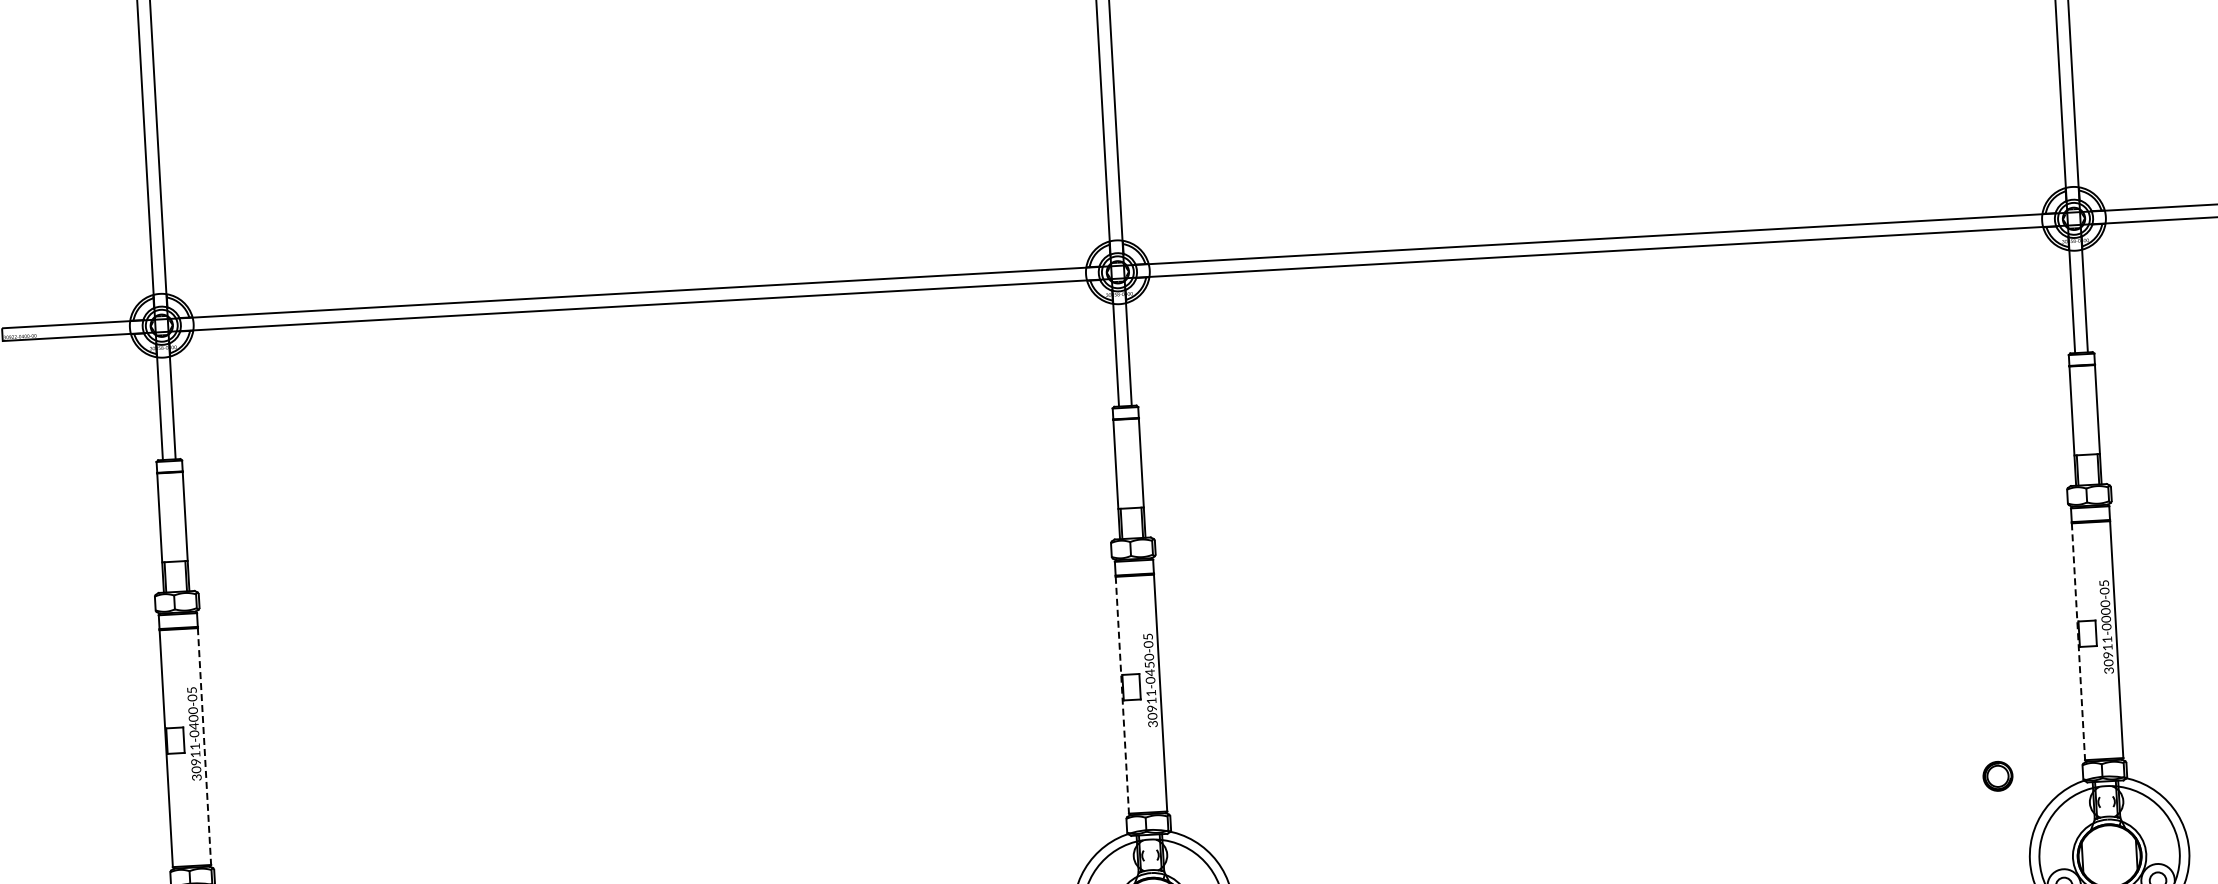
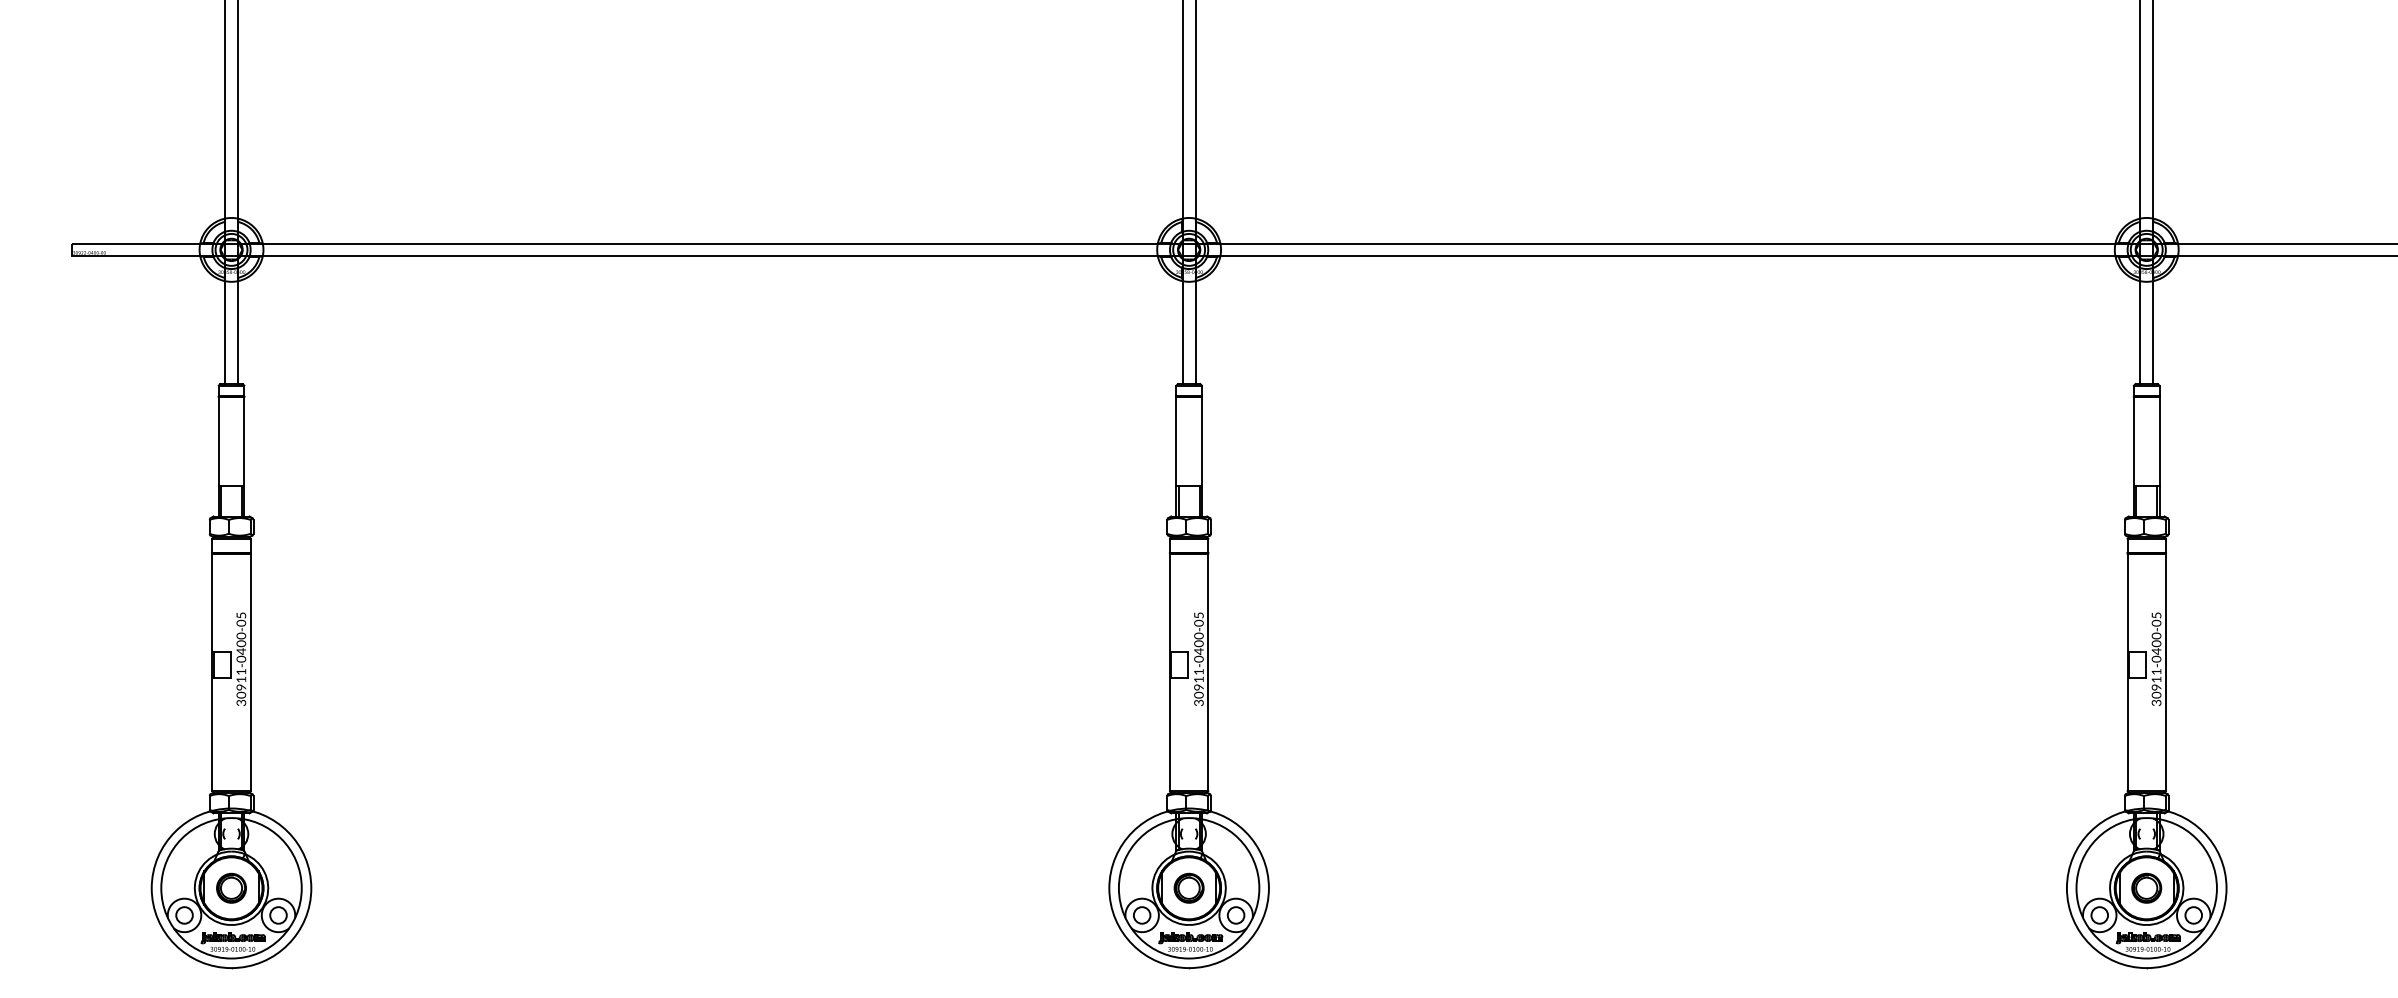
text: (2106, 619) -> (2156, 651), 30911-0000-05 -> 30911-0400-05
line: (2078, 641) -> (2127, 672), dashed -> solid
text: (1149, 664) -> (1198, 643), 30911-0450-05 -> 30911-0400-05
line: (1121, 695) -> (1169, 672), dashed -> solid
line: (204, 746) -> (250, 672), dashed -> solid
part: (1997, 775) -> (2146, 887), moved

